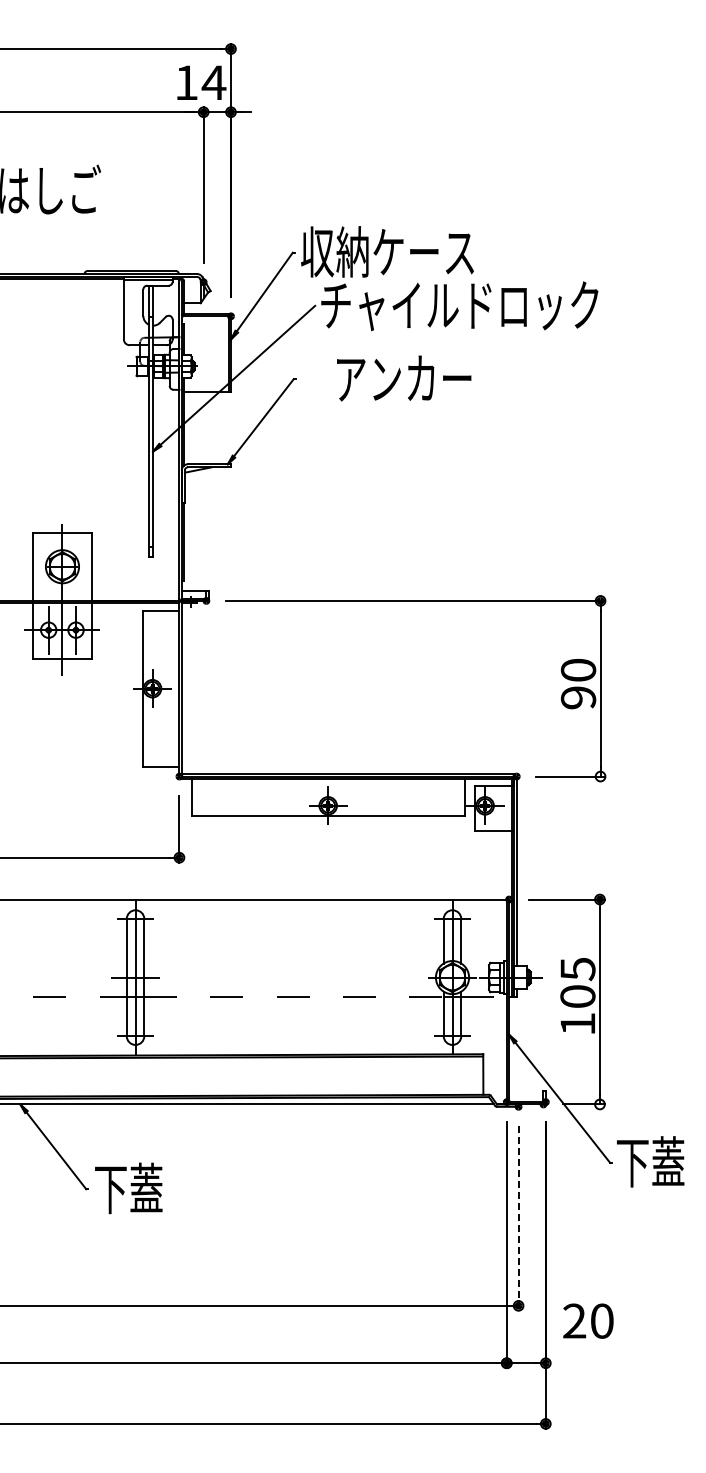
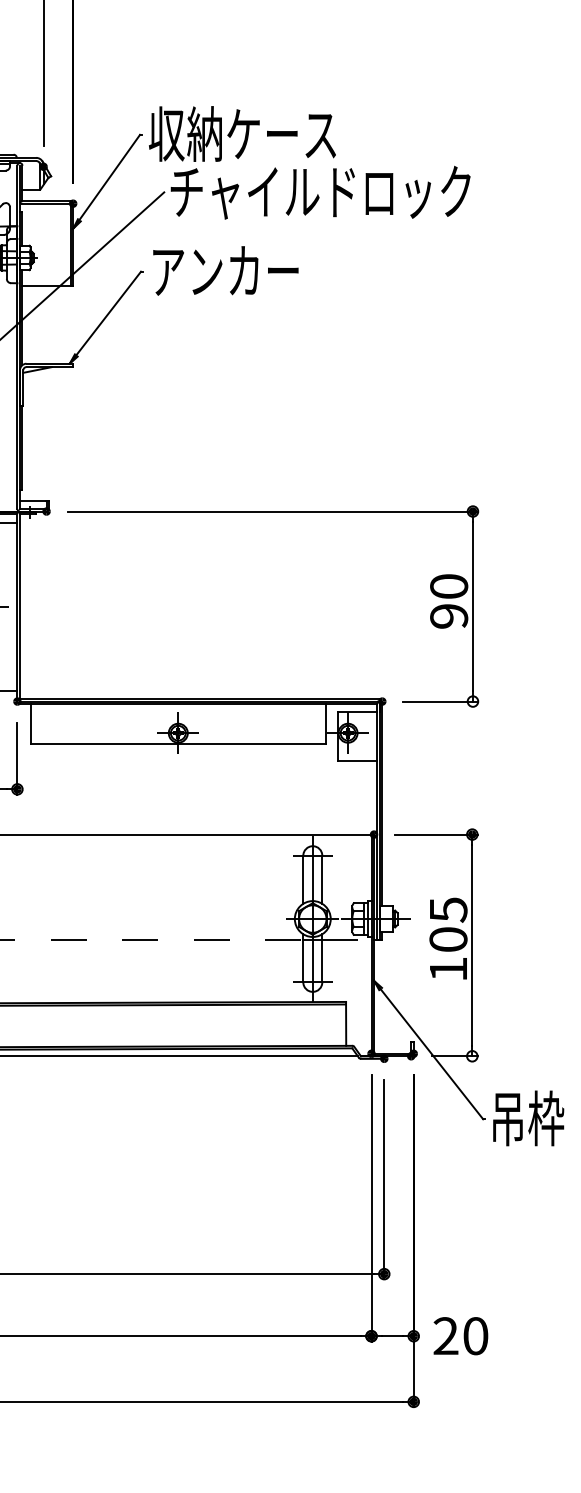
text: (404, 378) -> (226, 270), moved
text: (650, 1161) -> (526, 1117), 下蓋 -> 吊枠
line: (518, 1219) -> (384, 1180), dashed -> solid
text: (588, 1320) -> (461, 1335), moved

